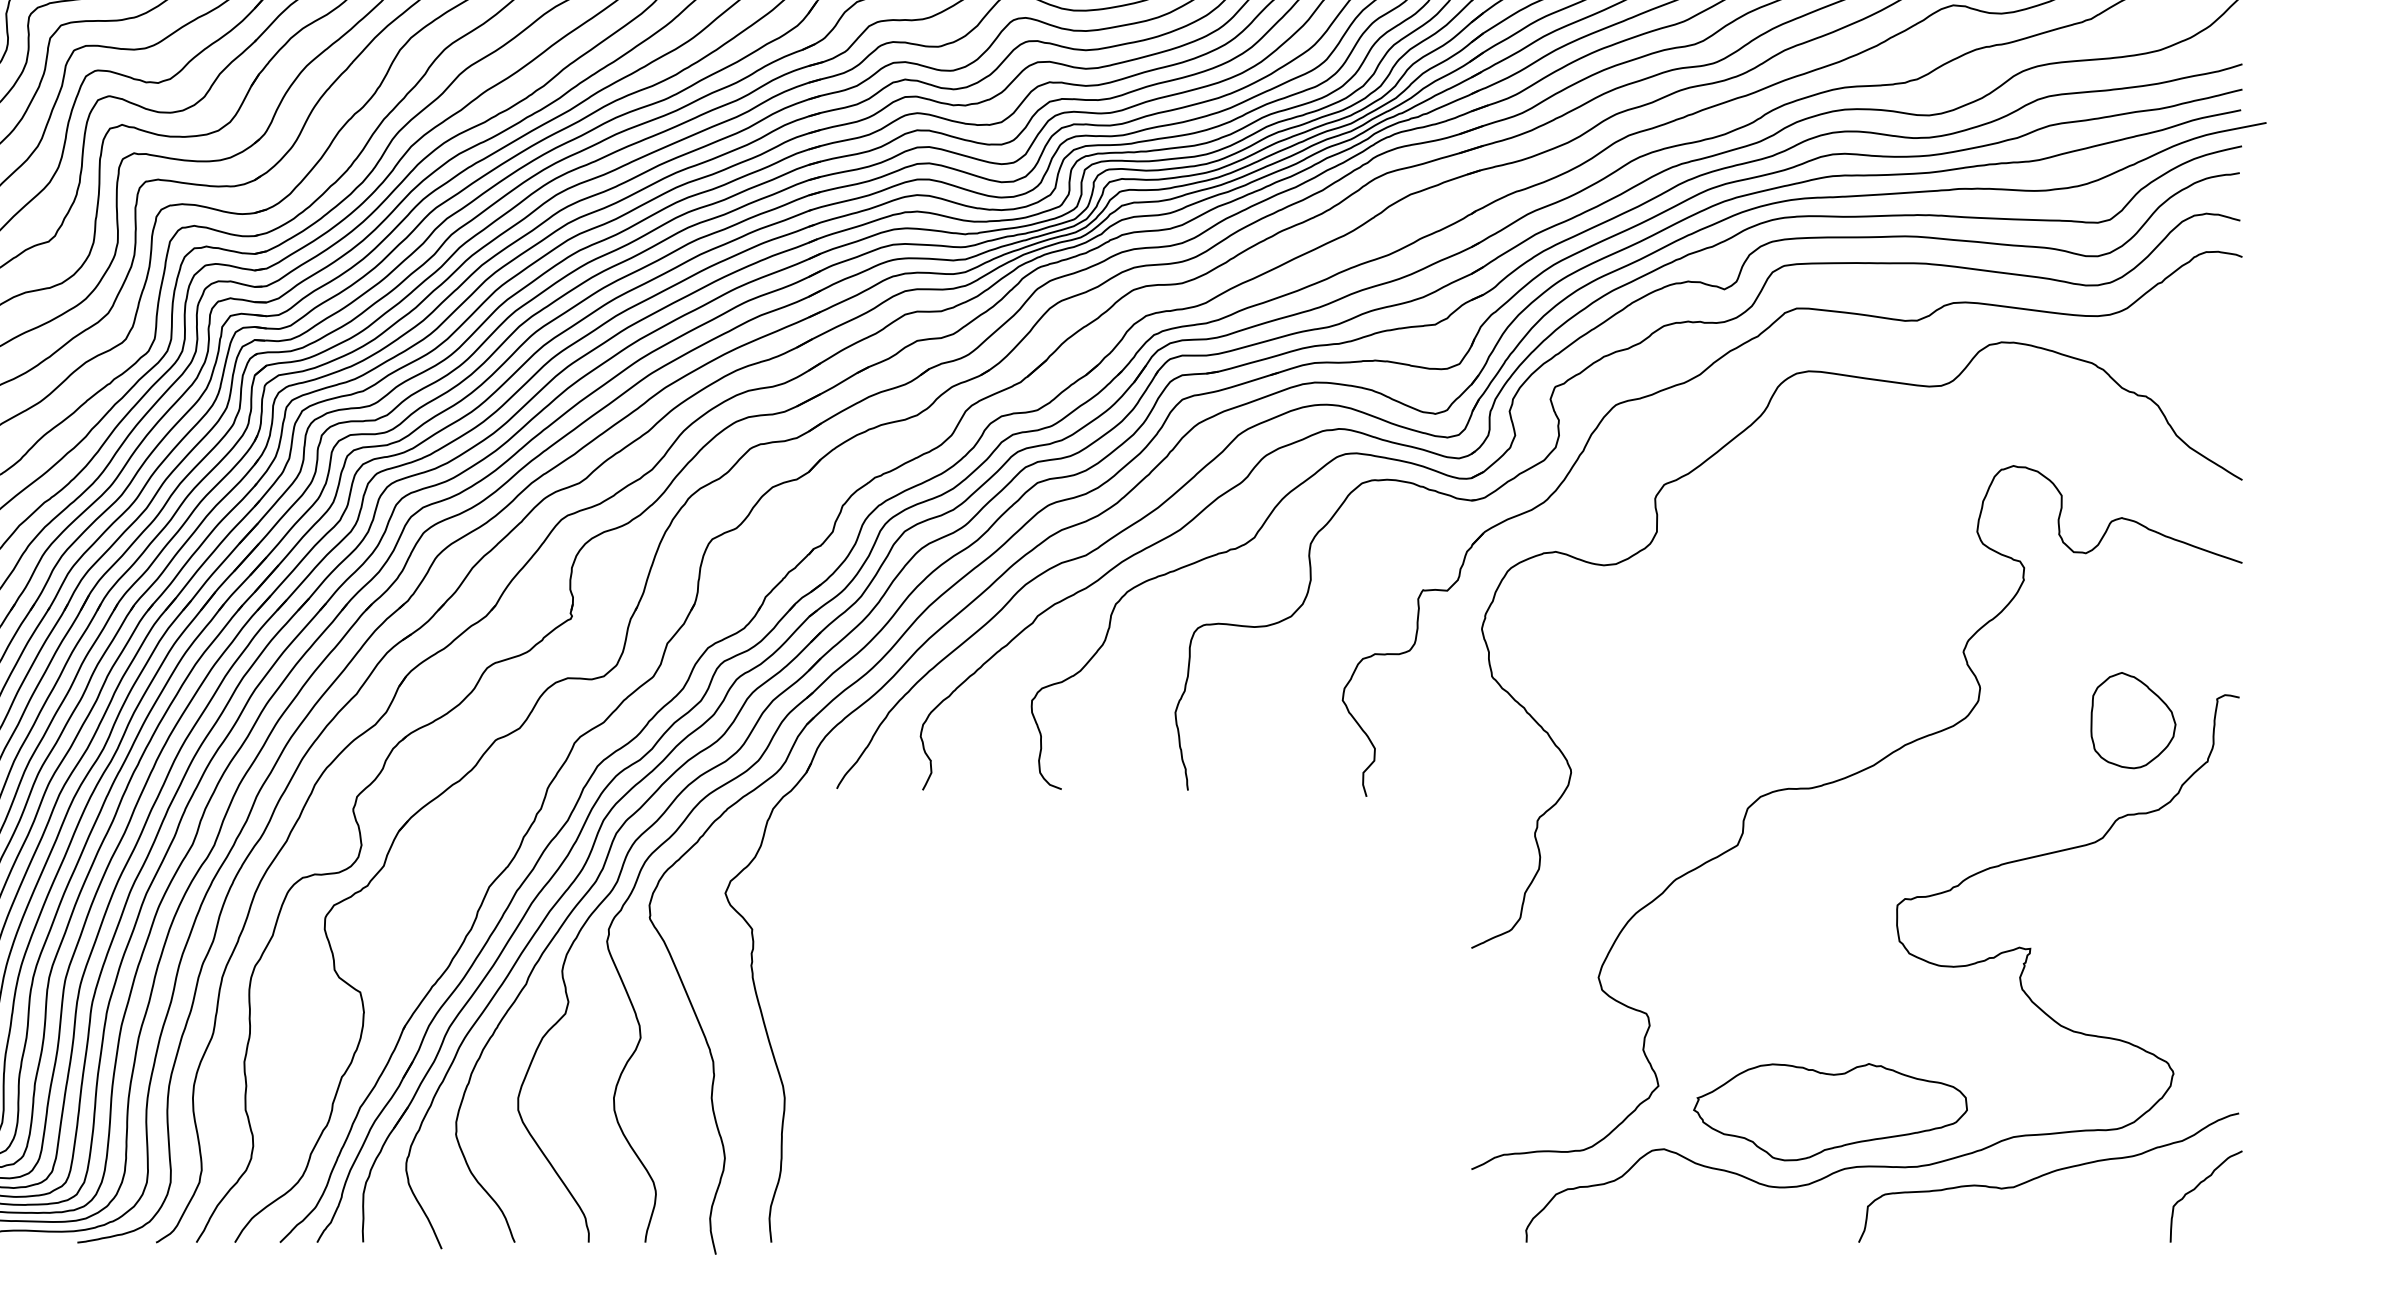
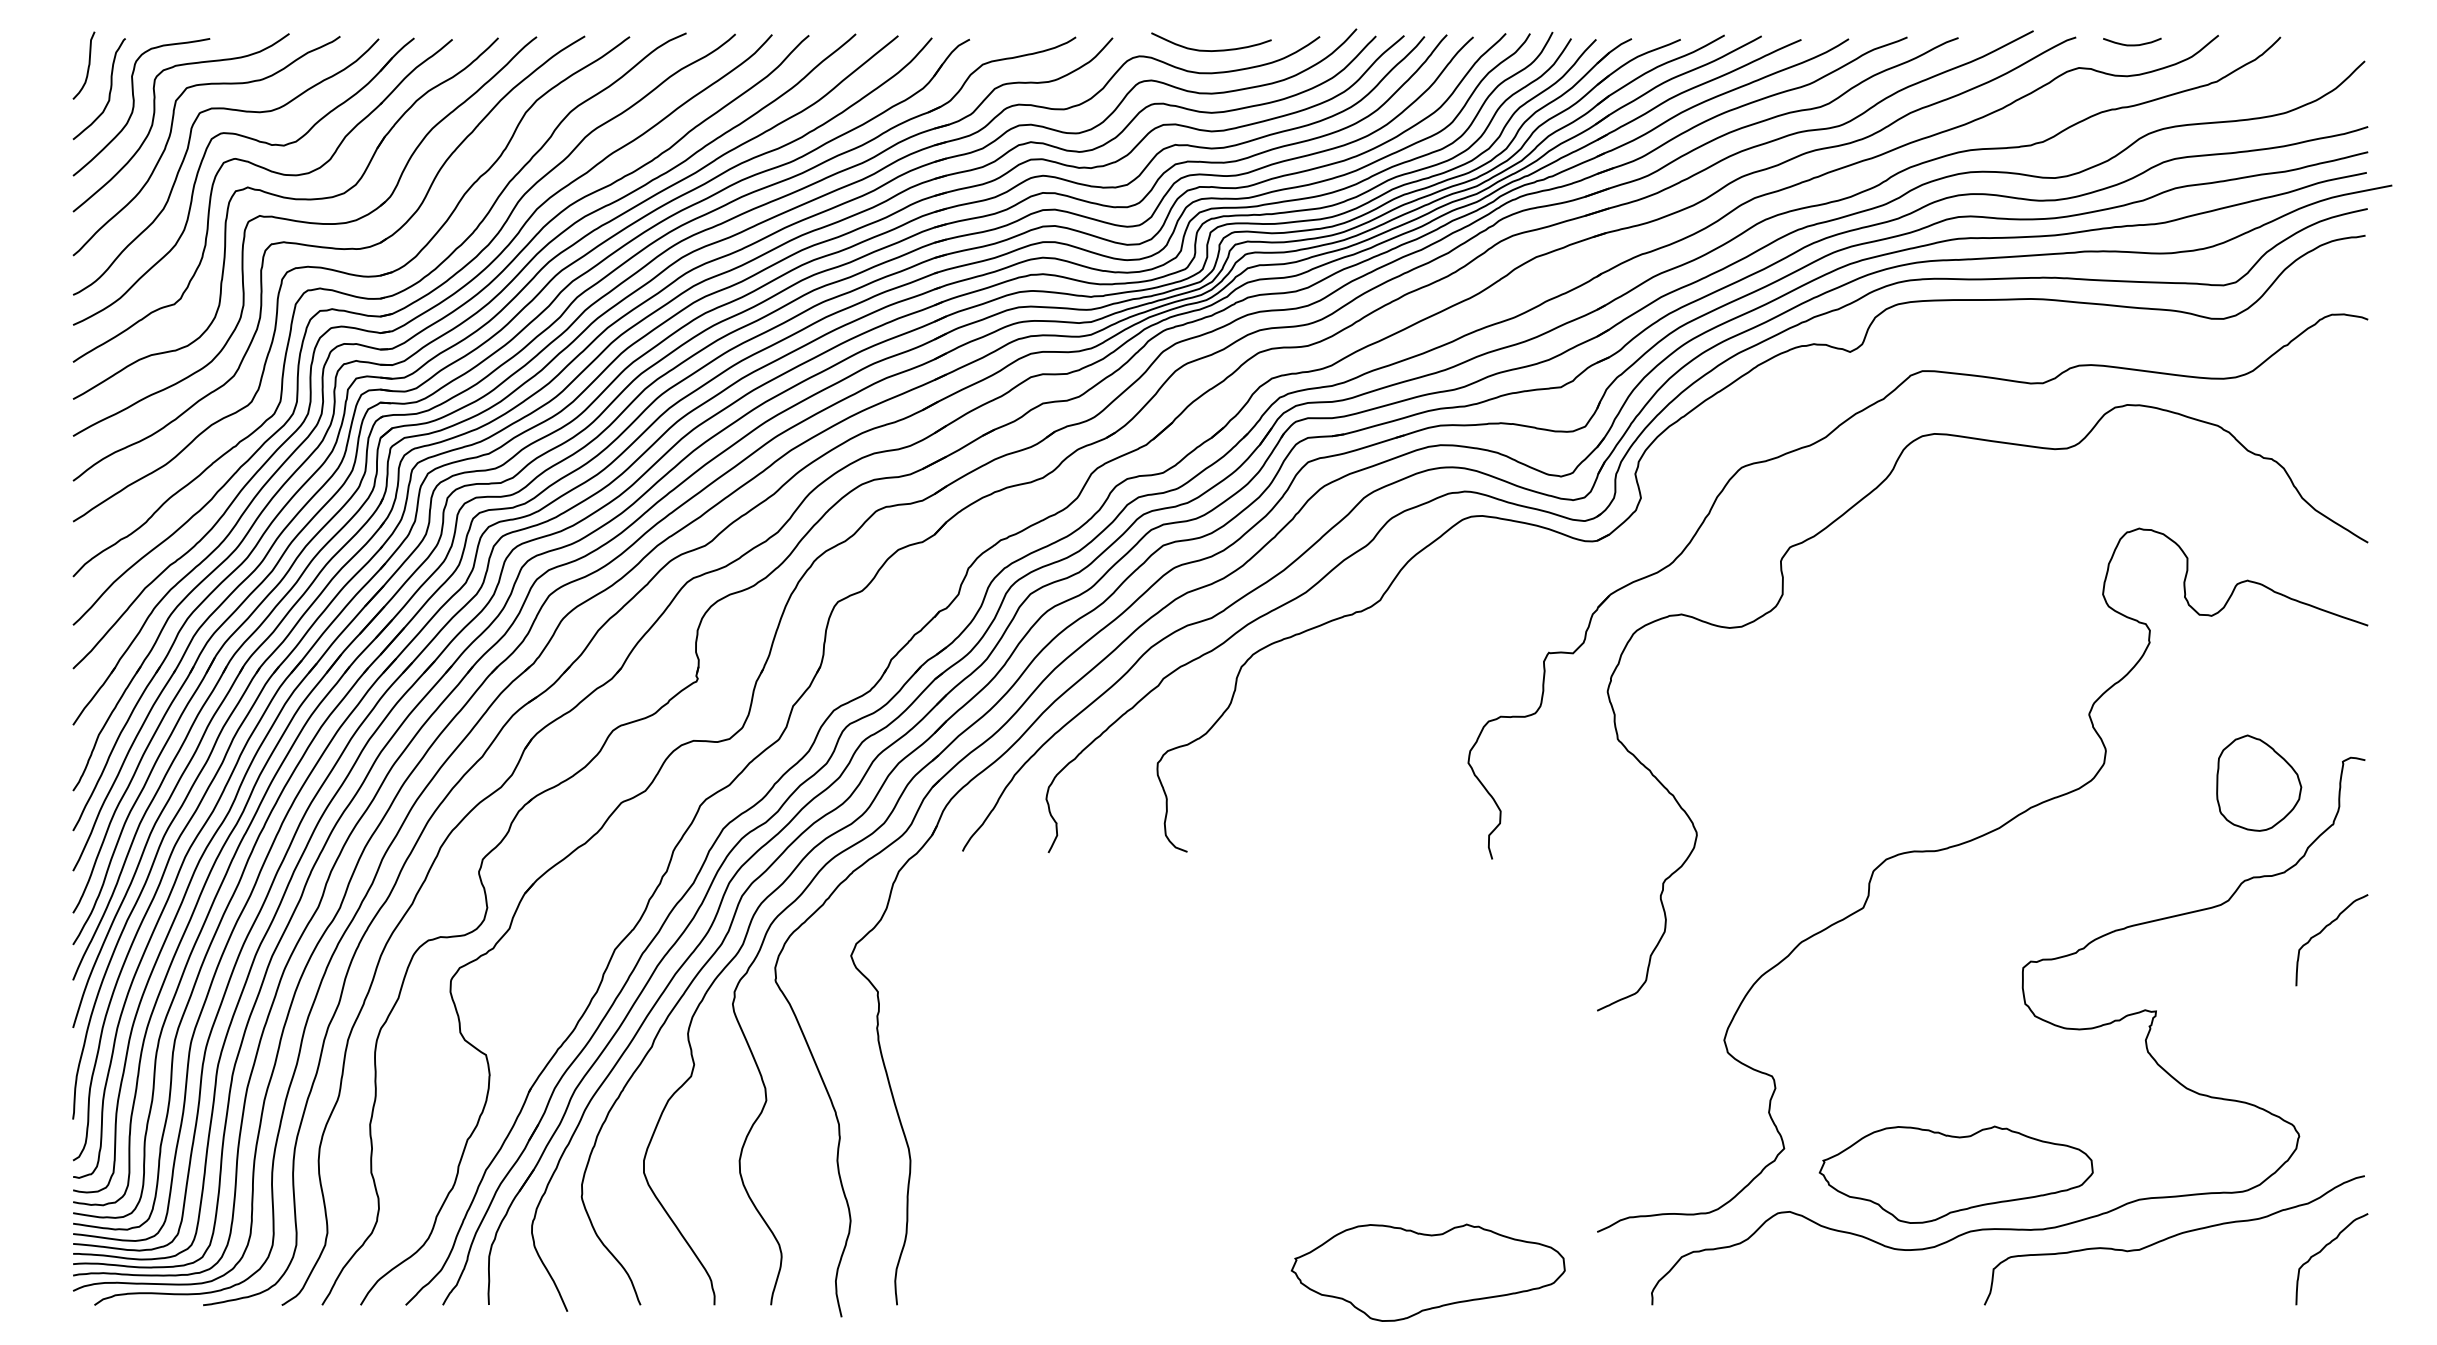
part: (1556, 447) -> (1682, 510), removed
curve: (2196, 868) -> (2322, 931), added
part: (1301, 1209) -> (1427, 1272), added

